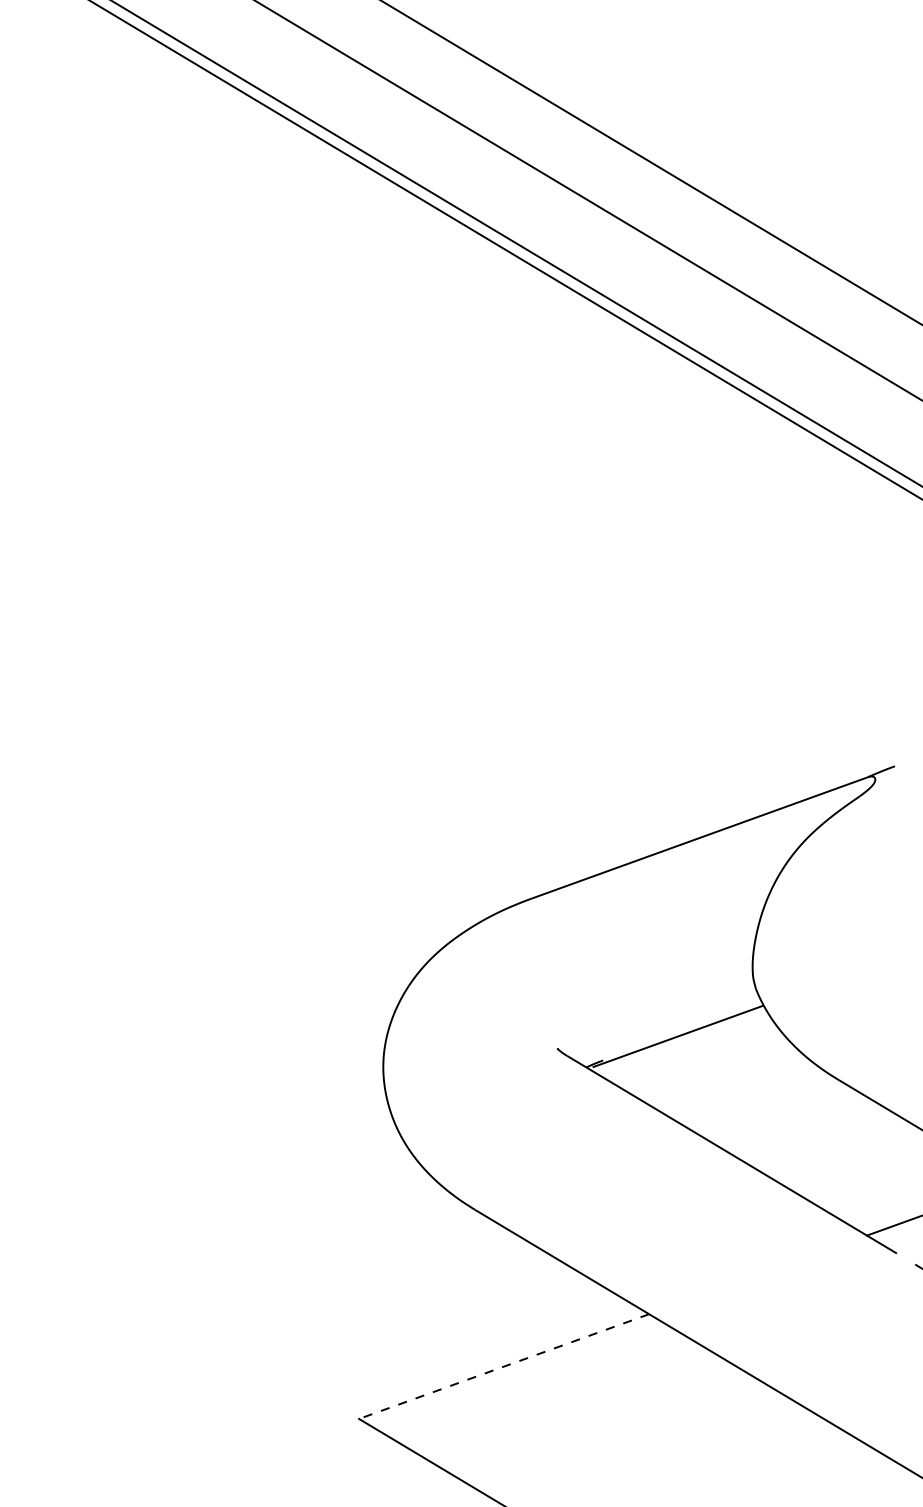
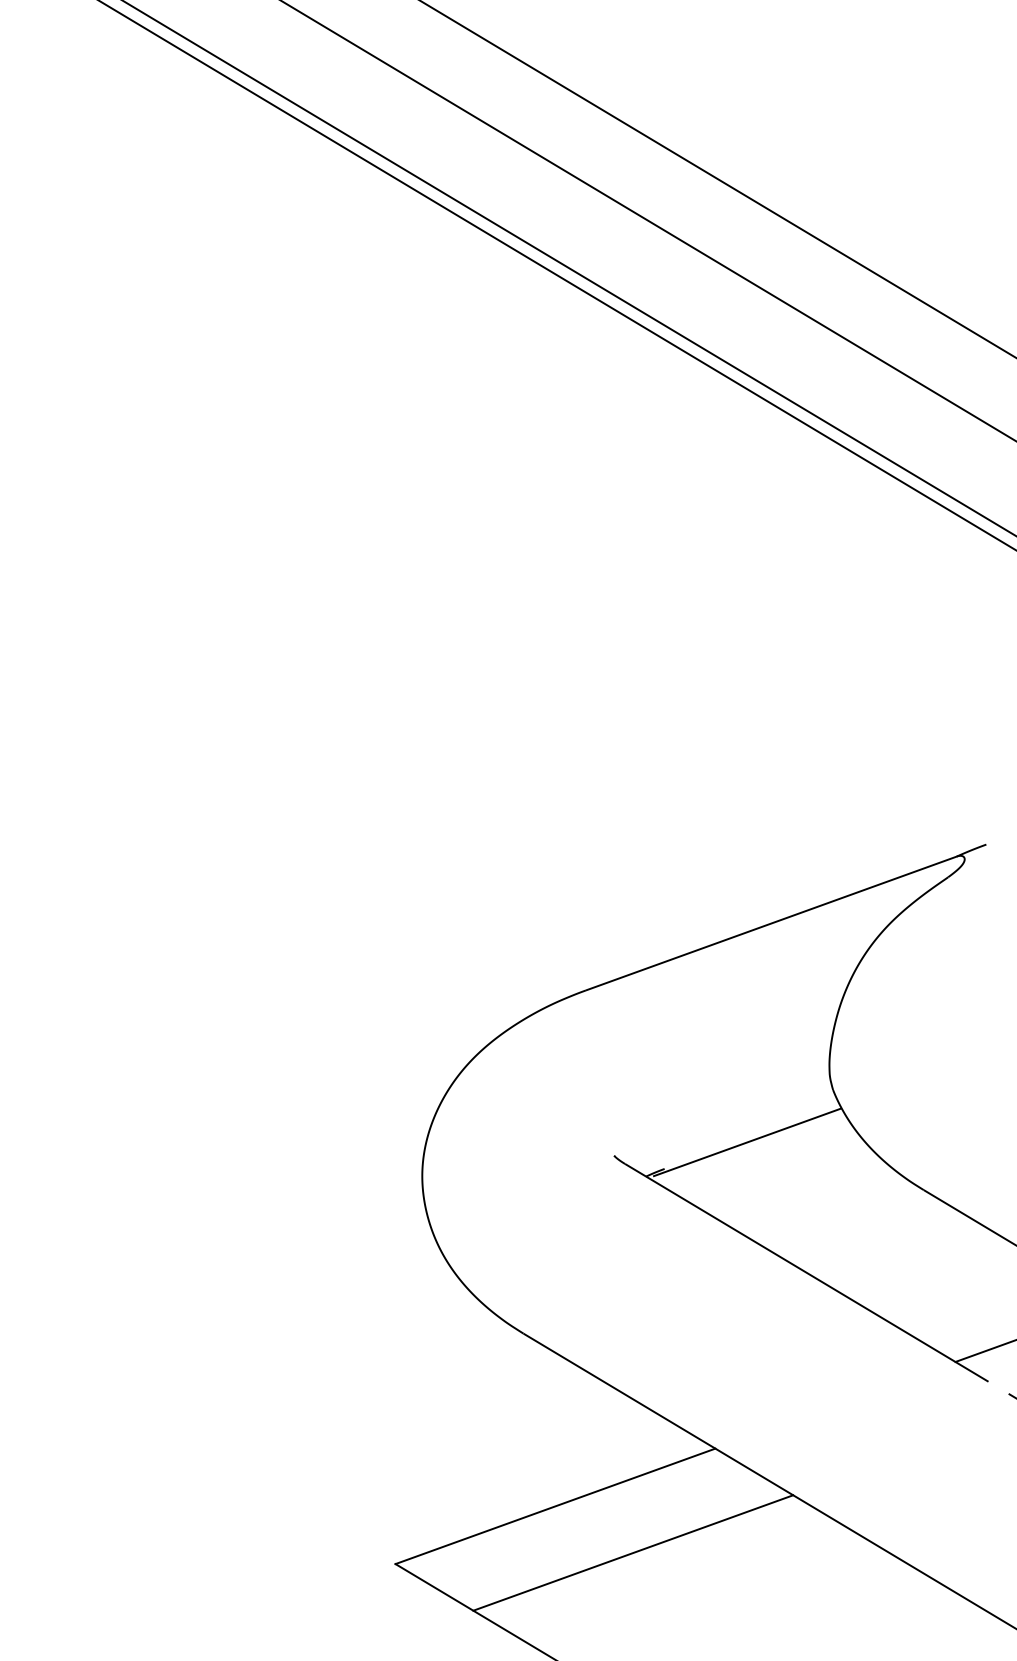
line: (504, 1366) -> (555, 1506), dashed -> solid
line: (574, 1408) -> (633, 1552), added

